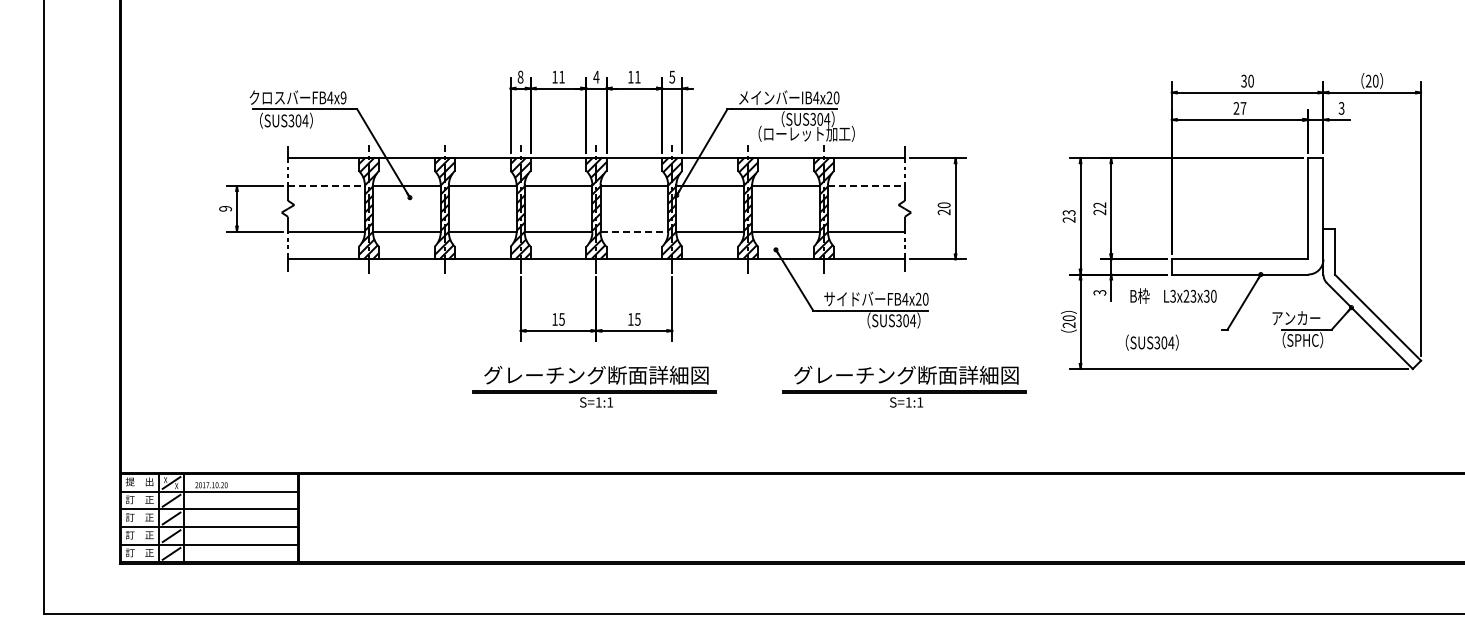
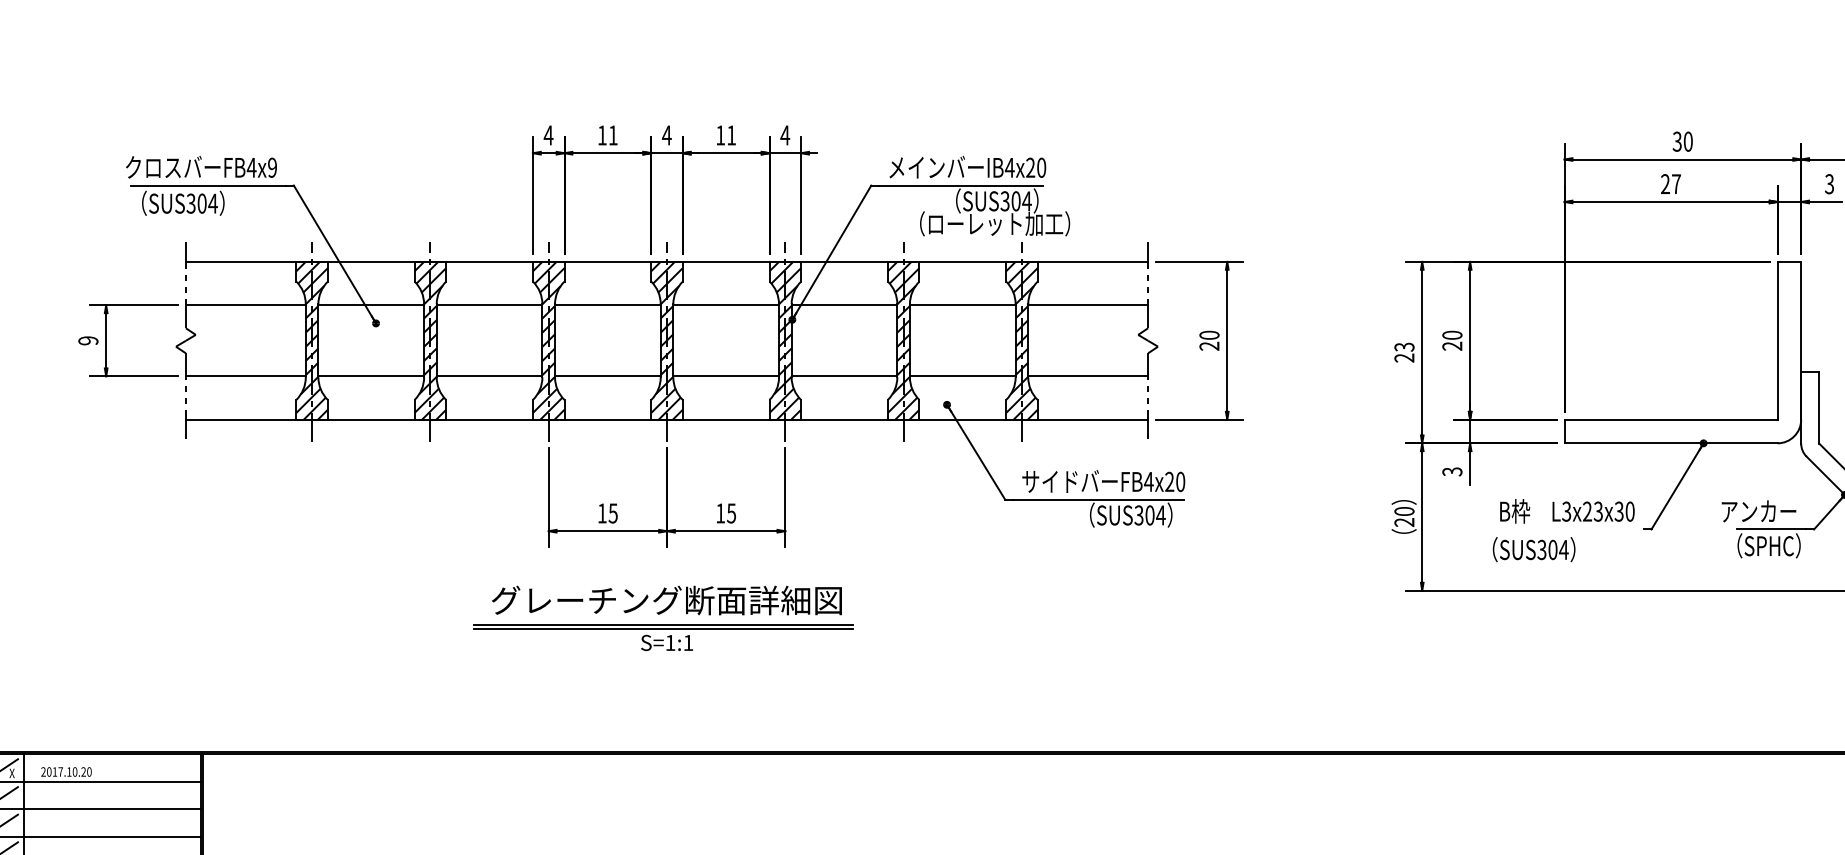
text: (520, 76) -> (548, 134), 8 -> 4
text: (672, 76) -> (785, 134), 5 -> 4
line: (327, 186) -> (247, 305), dashed -> solid
line: (866, 186) -> (1088, 305), dashed -> solid
text: (1099, 205) -> (1451, 335), 22 -> 20
line: (634, 231) -> (726, 376), dashed -> solid
text: (1173, 295) -> (1567, 510), moved
part: (904, 386) -> (1147, 618), removed

